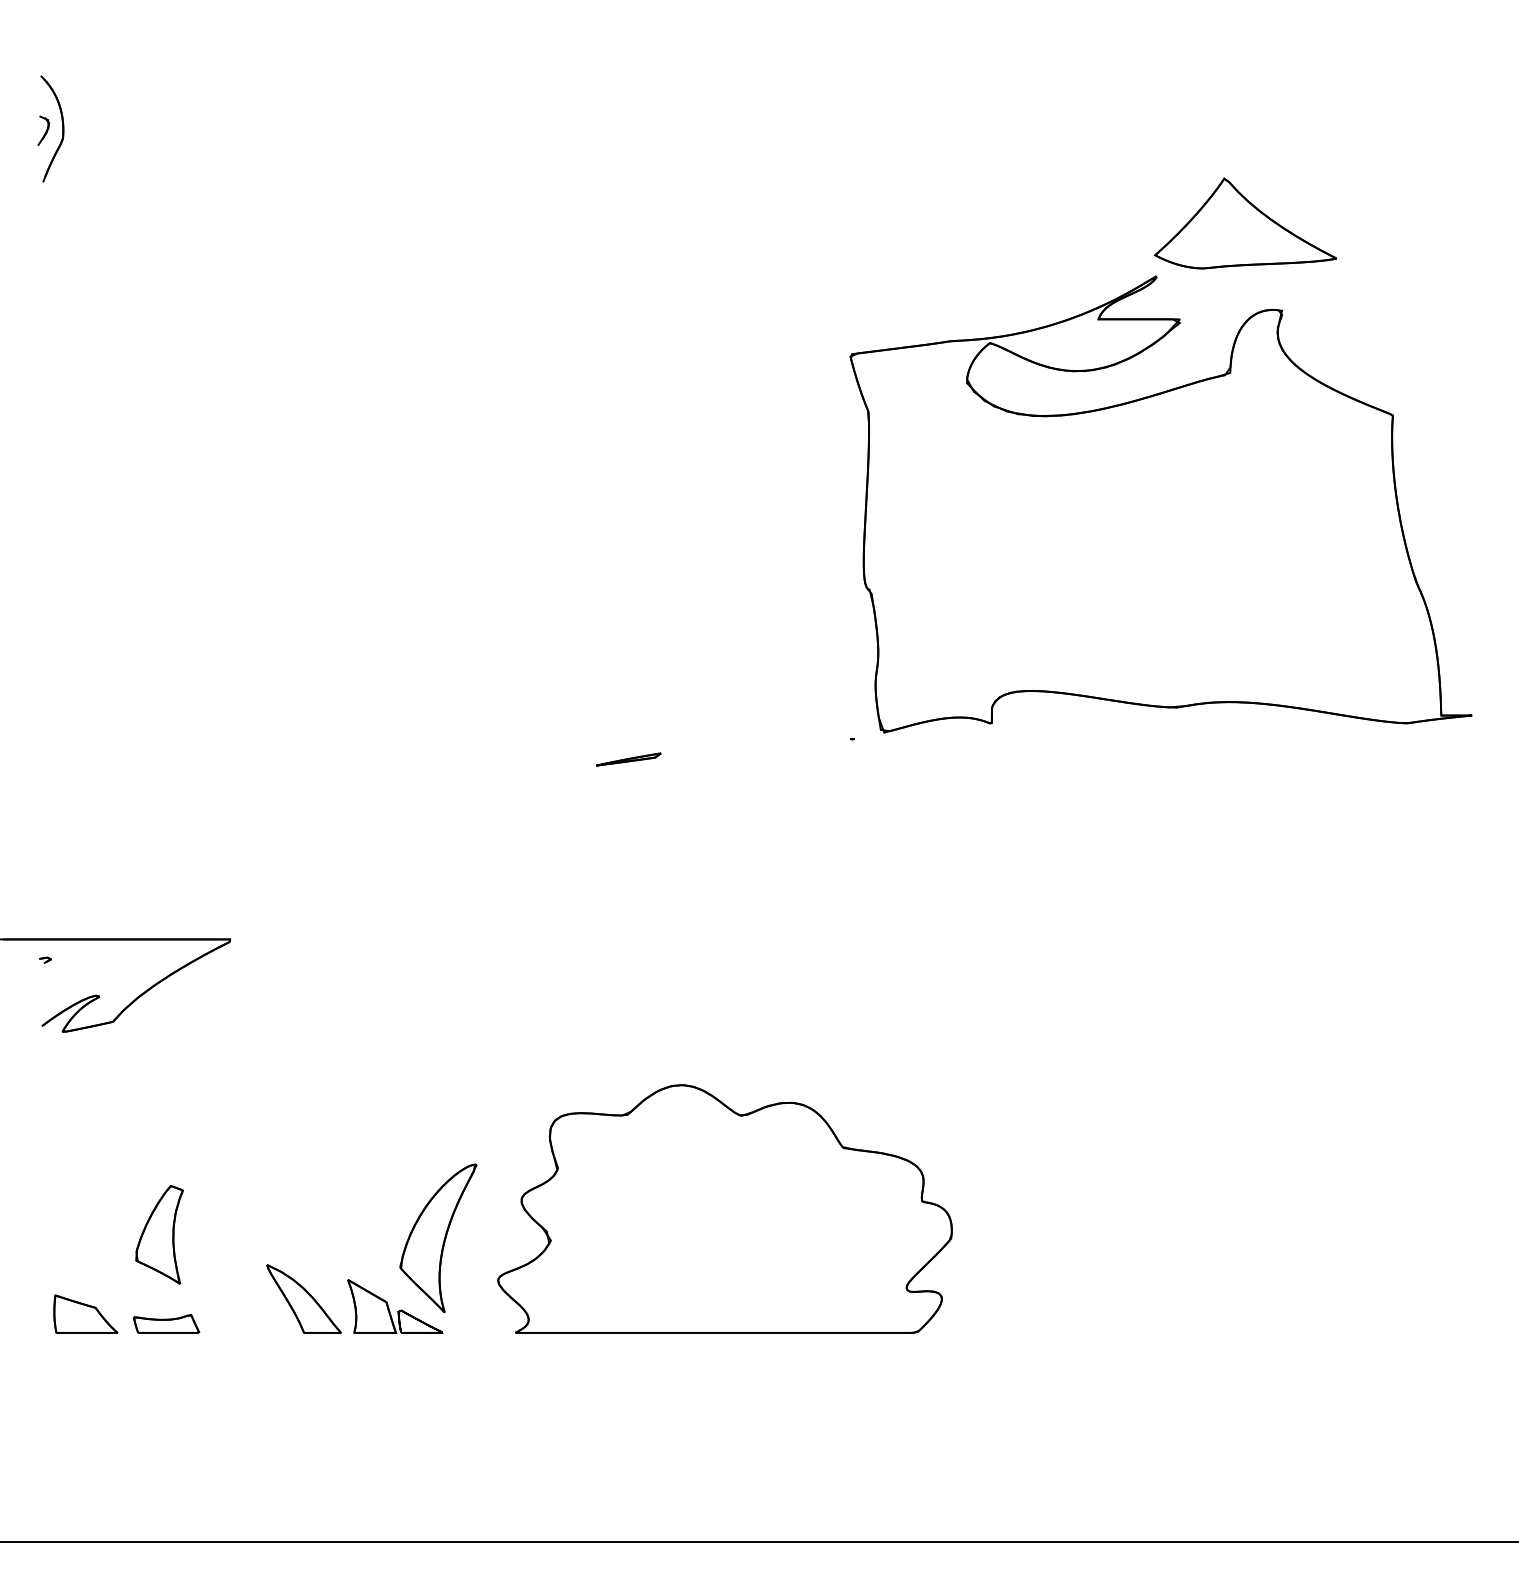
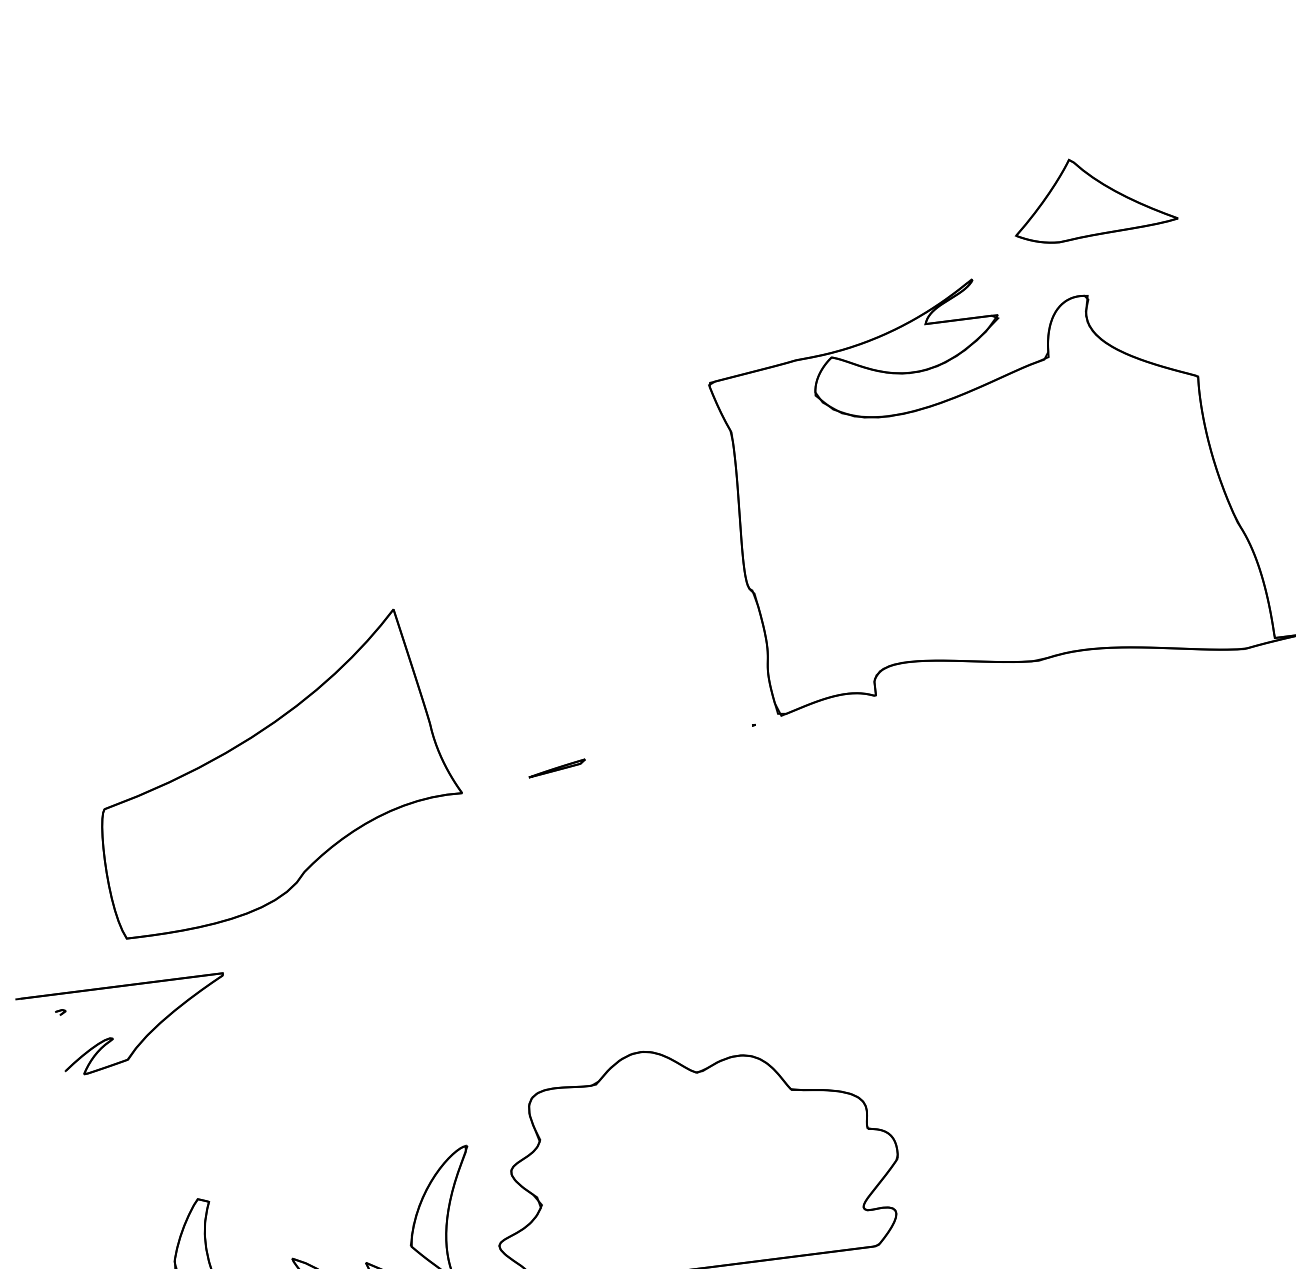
part: (1245, 223) -> (1092, 197), moved
part: (317, 724) -> (276, 772), added

